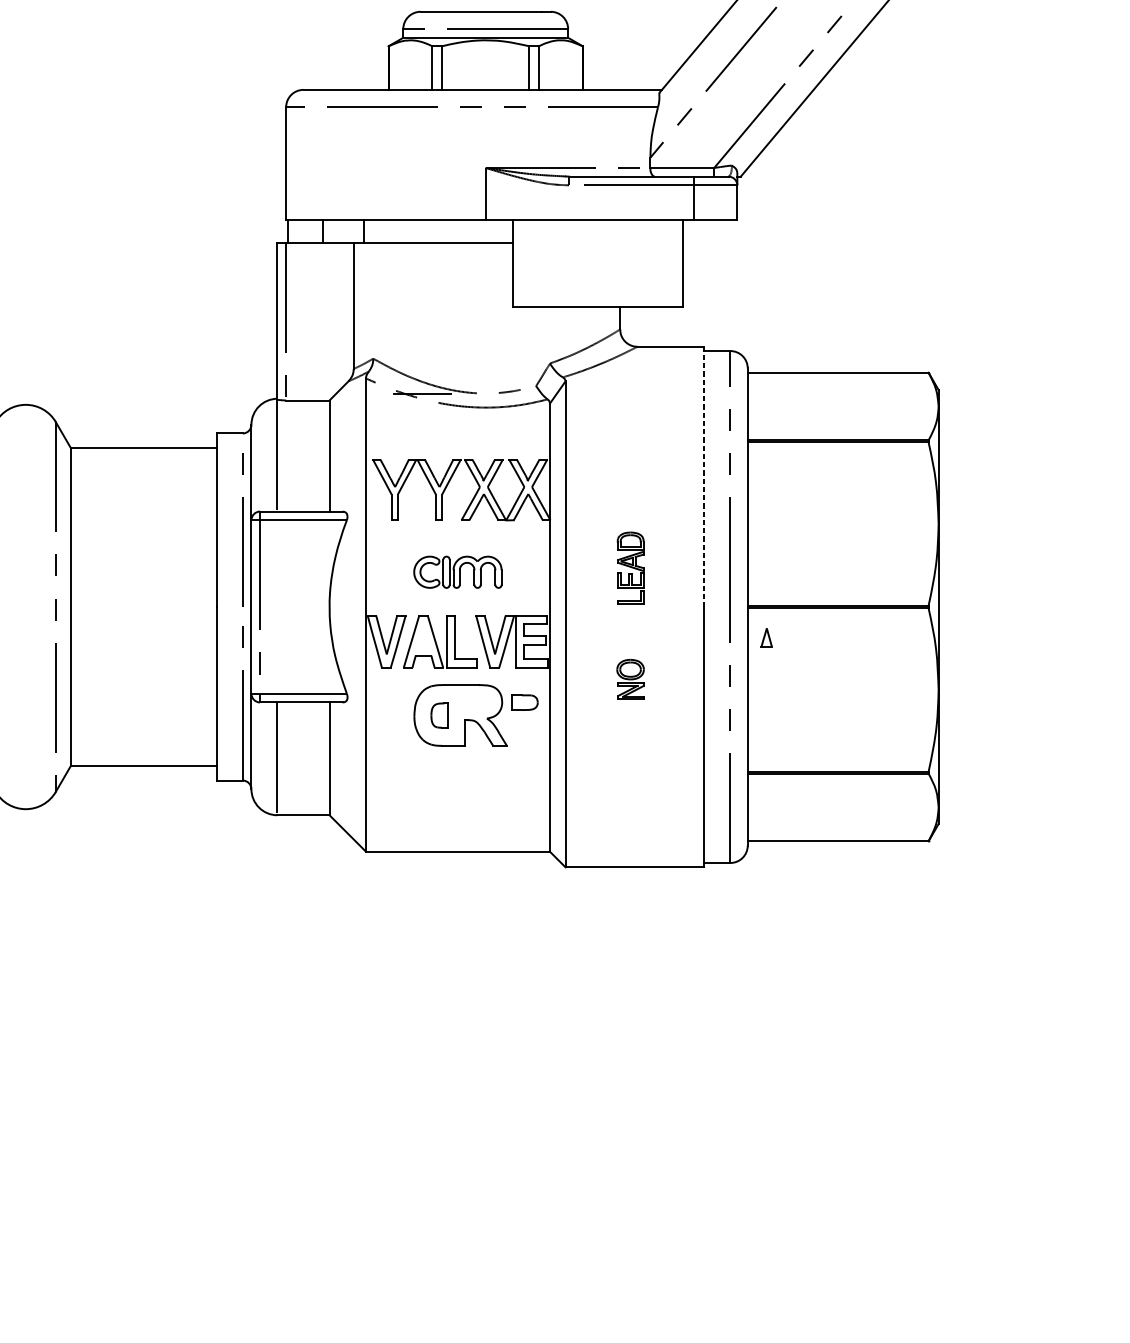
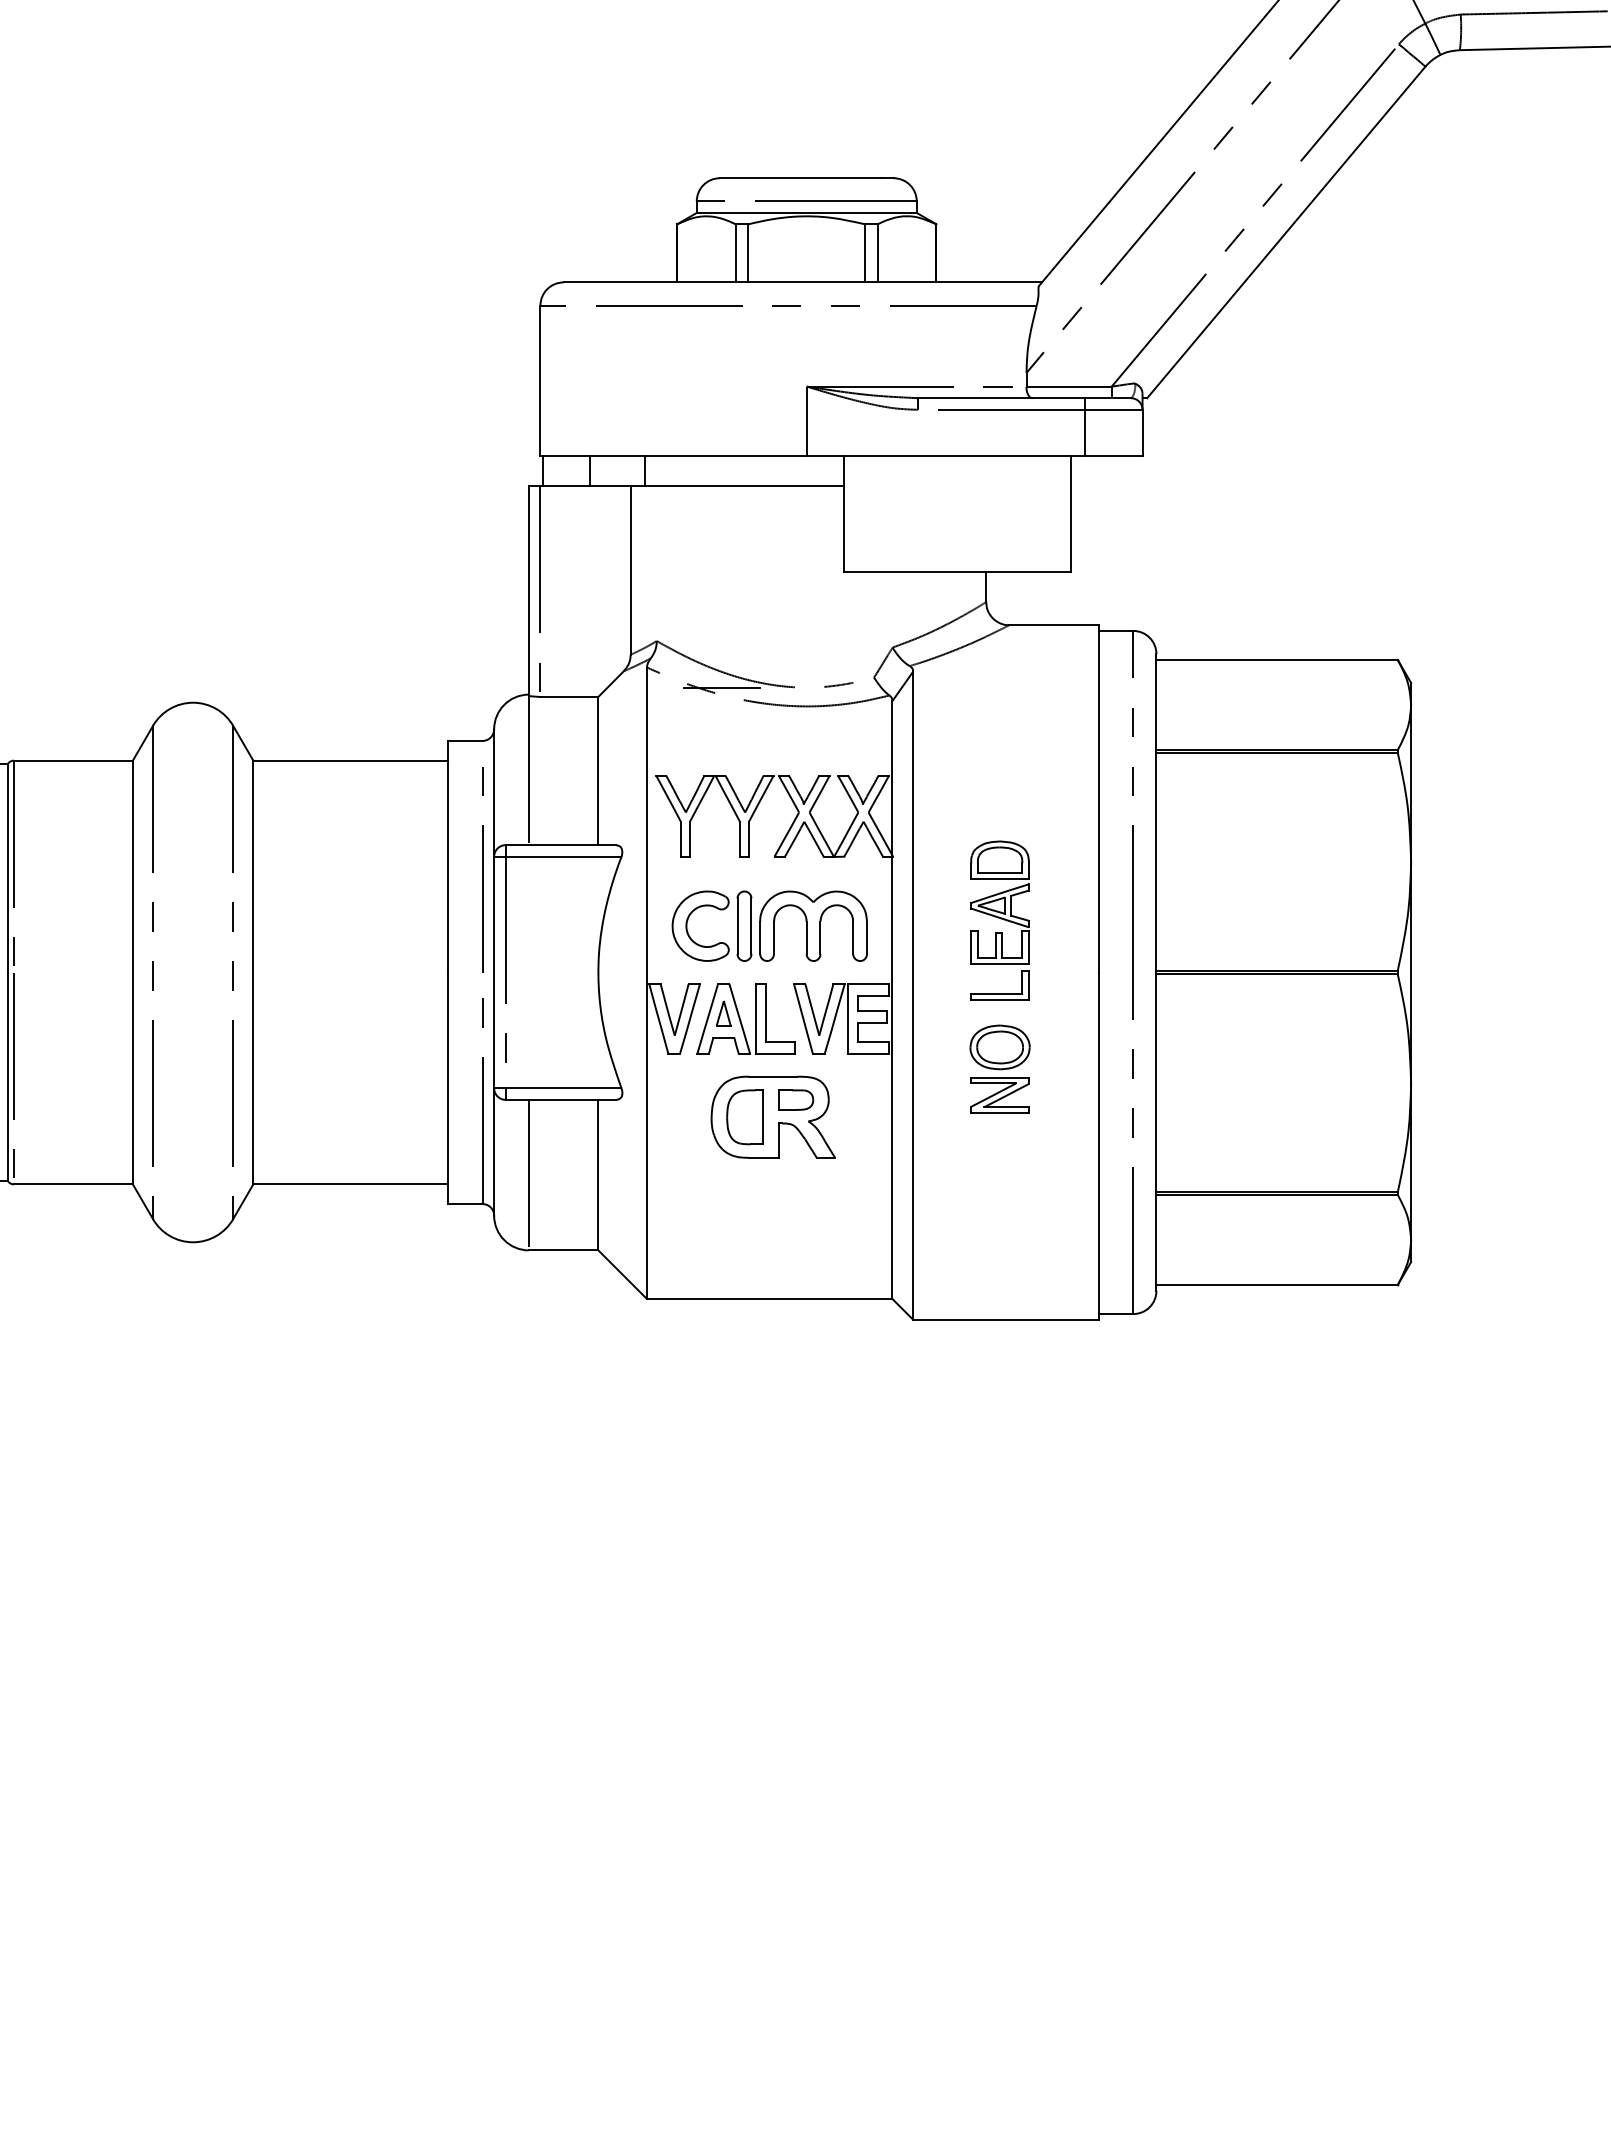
line: (704, 476) -> (1098, 798), dashed -> solid
part: (630, 568) -> (1000, 920), size x1.67
part: (457, 571) -> (769, 925), size x1.67
part: (766, 637) -> (723, 1013), moved
part: (630, 678) -> (999, 1068), size x1.67
part: (525, 702) -> (796, 1099), moved
part: (439, 715) -> (744, 1117), size x1.67

